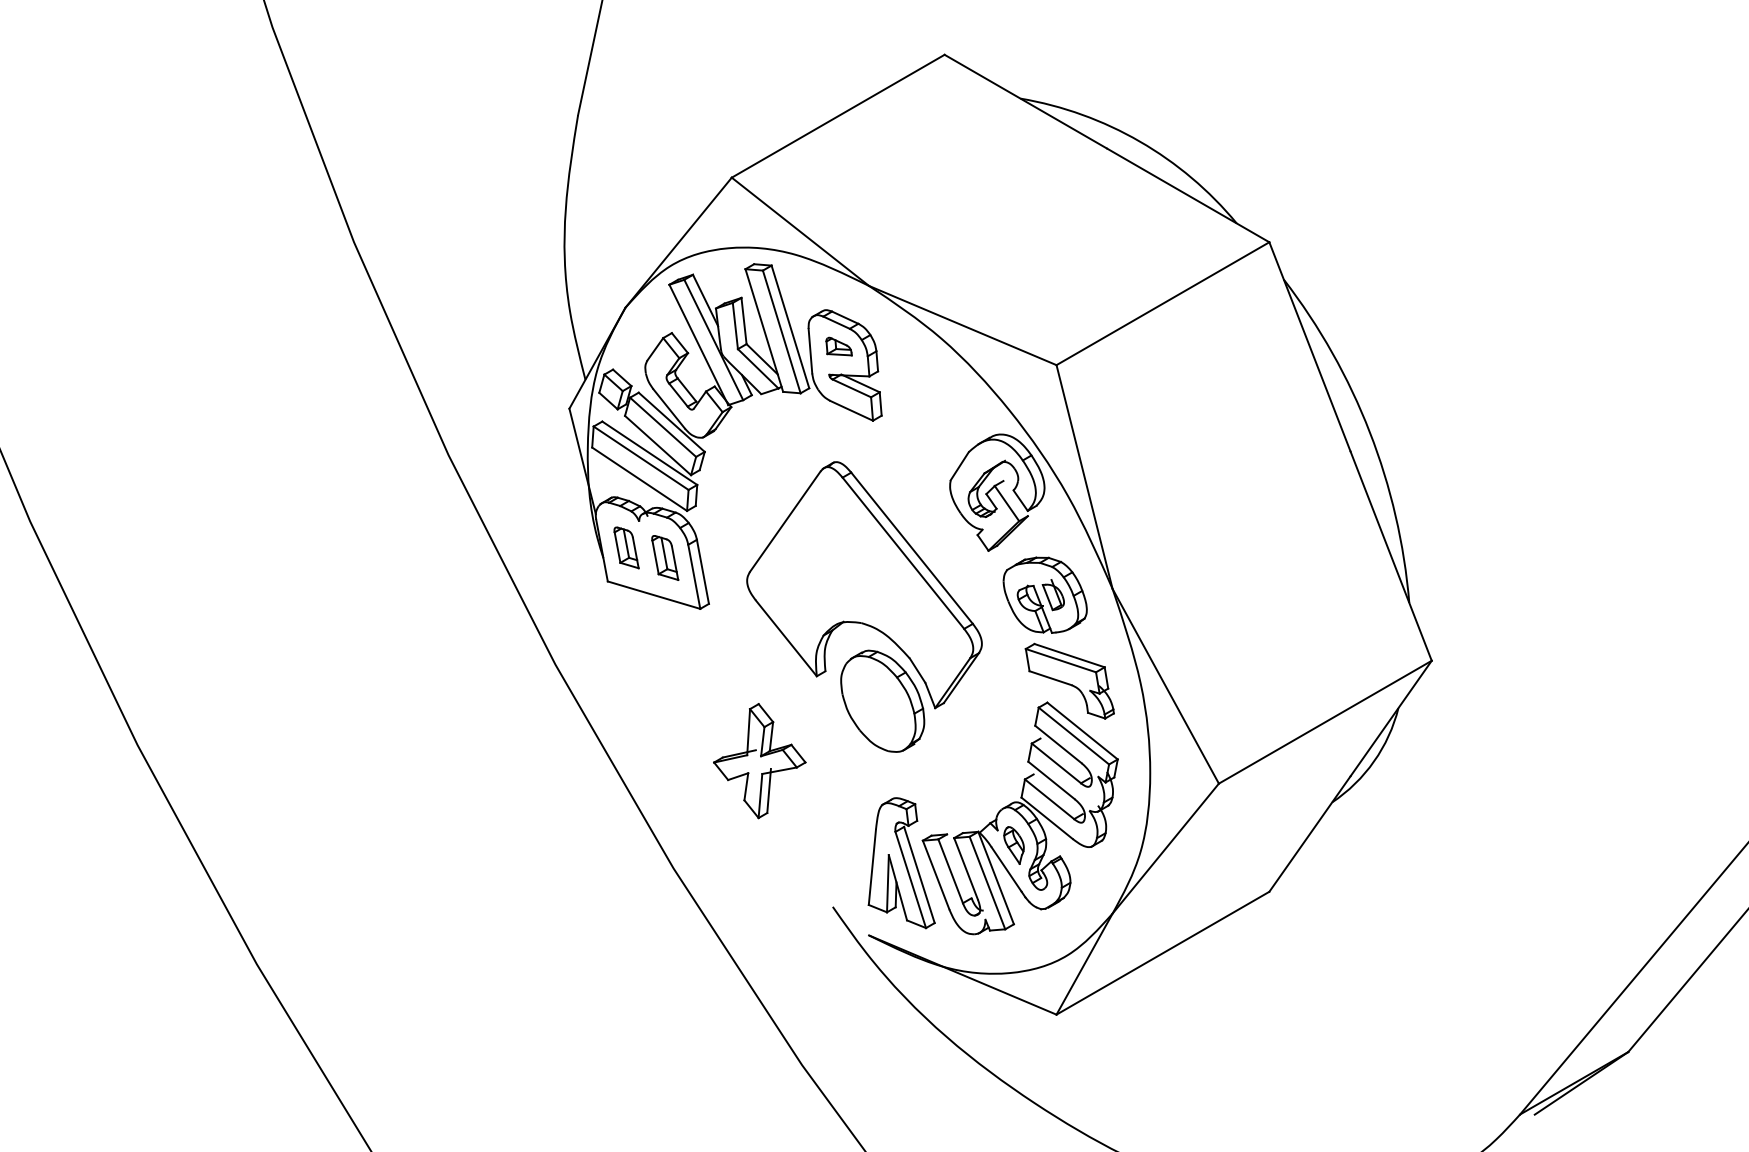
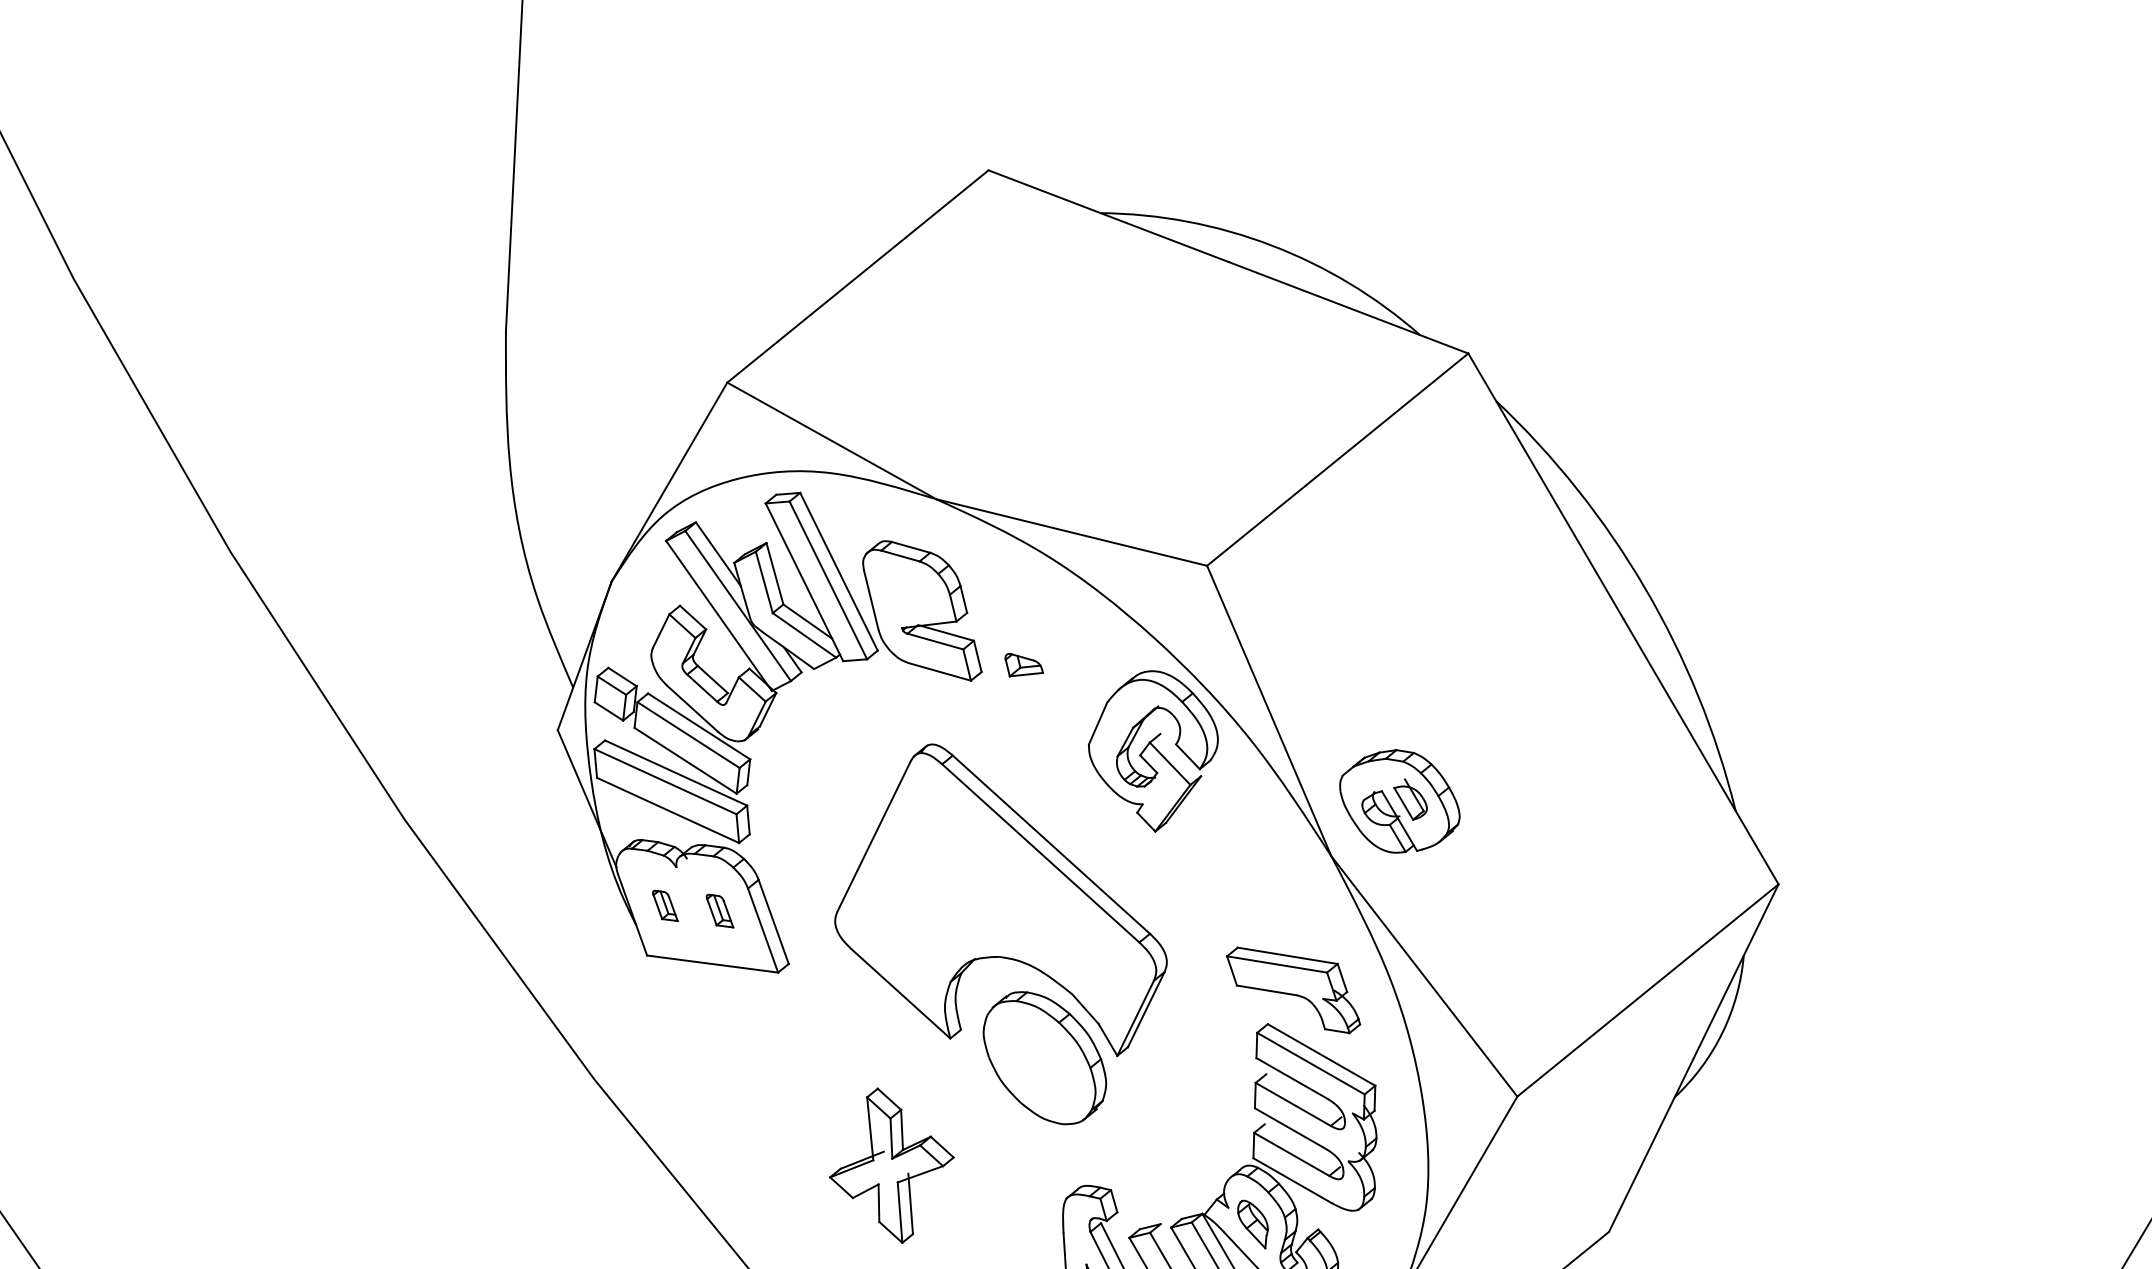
part: (838, 346) -> (1023, 663), moved
part: (626, 547) -> (665, 905), size x0.6
part: (665, 557) -> (719, 910), size x0.6
part: (1044, 594) -> (1398, 800), moved

